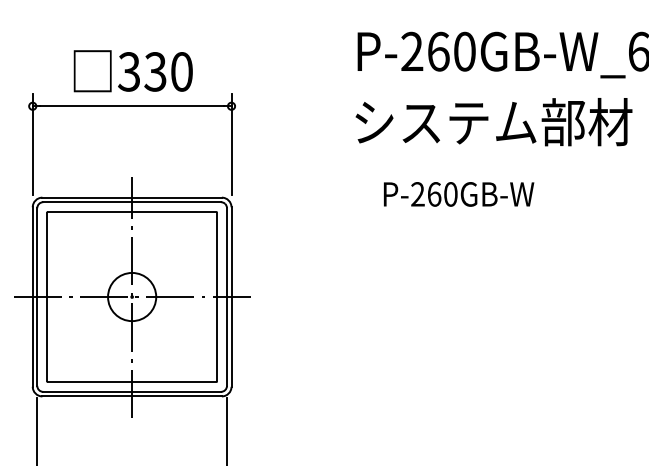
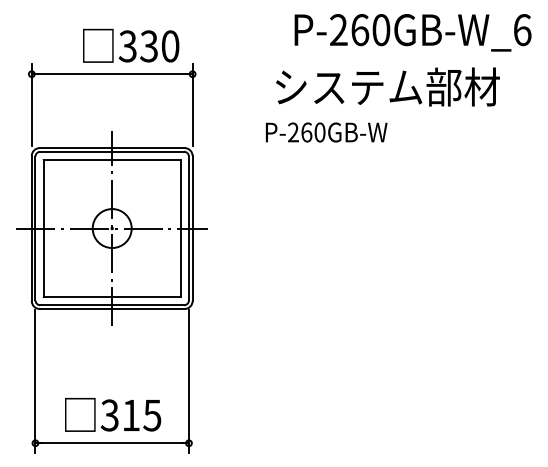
text: (133, 70) -> (131, 45), moved
text: (493, 121) -> (387, 86), moved
text: (458, 194) -> (326, 132), moved

